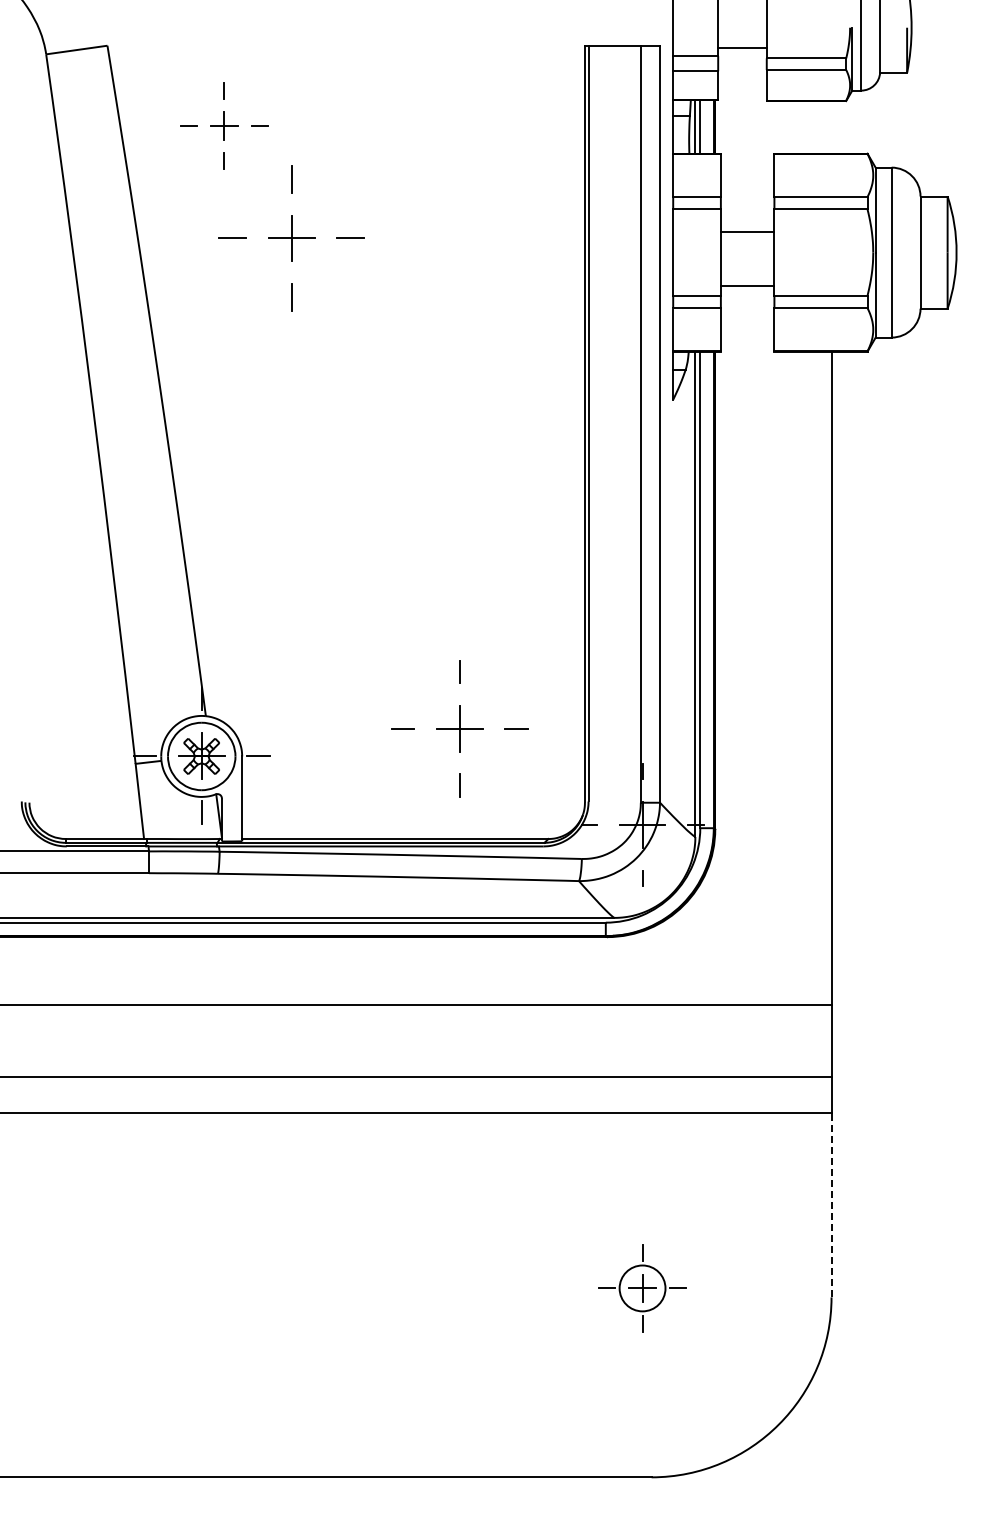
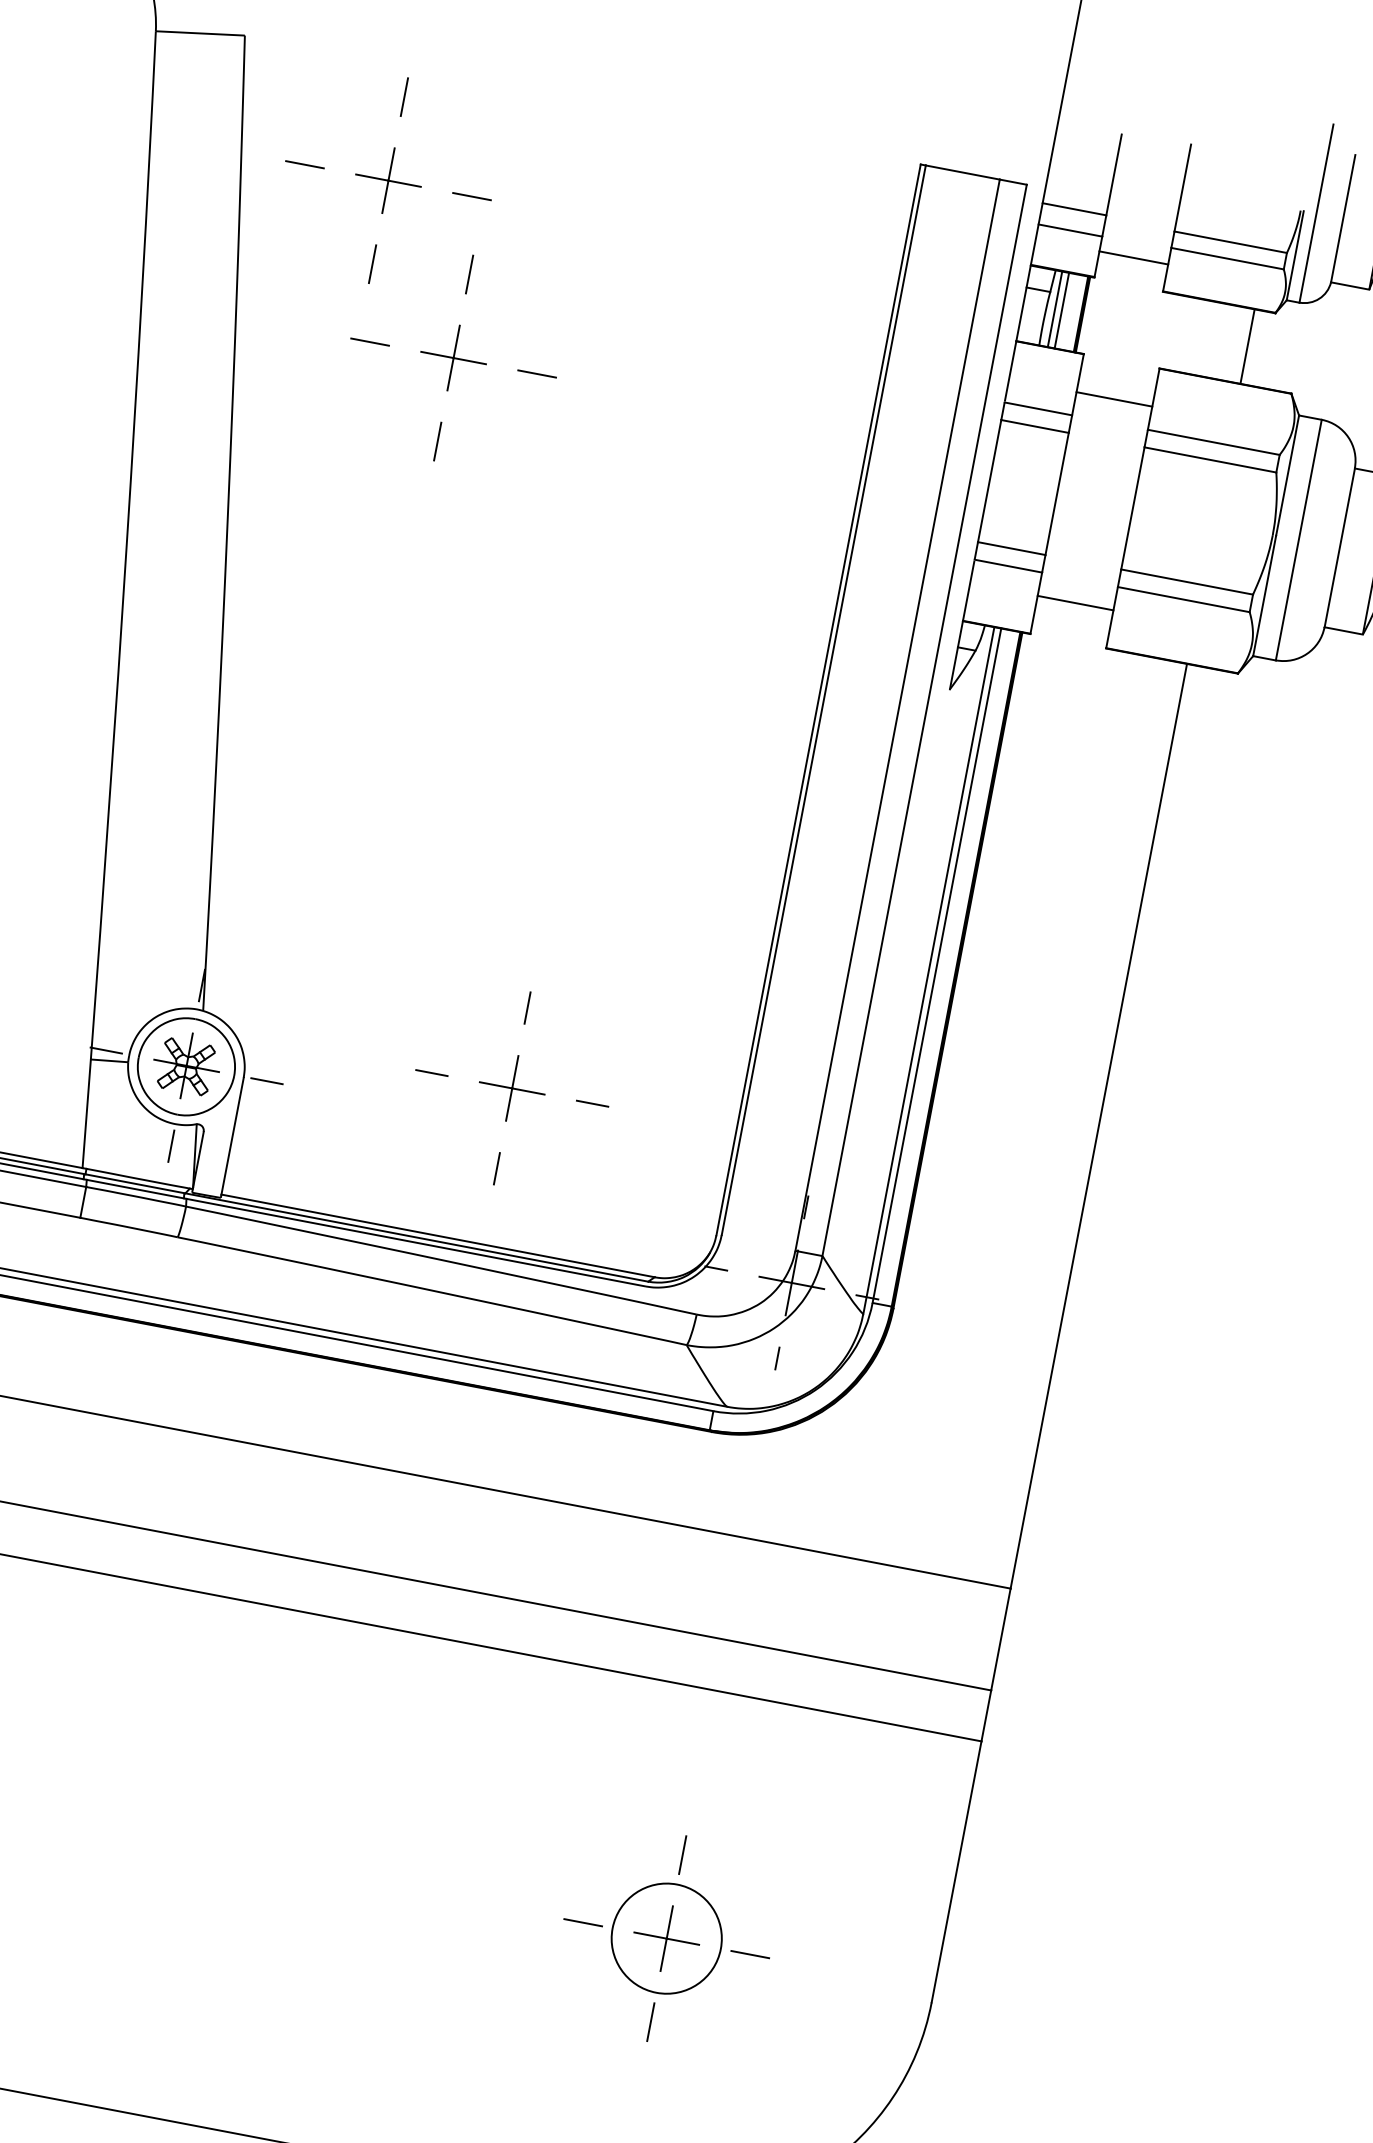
line: (742, 47) -> (1133, 257), moved
part: (224, 125) -> (388, 180), size x1.67
line: (831, 127) -> (1247, 346), added
line: (747, 231) -> (1114, 399), moved
line: (747, 285) -> (1075, 602), moved
part: (459, 728) -> (512, 1087), moved
line: (831, 1204) -> (956, 1870), dashed -> solid
part: (642, 1288) -> (666, 1938), size x1.67

